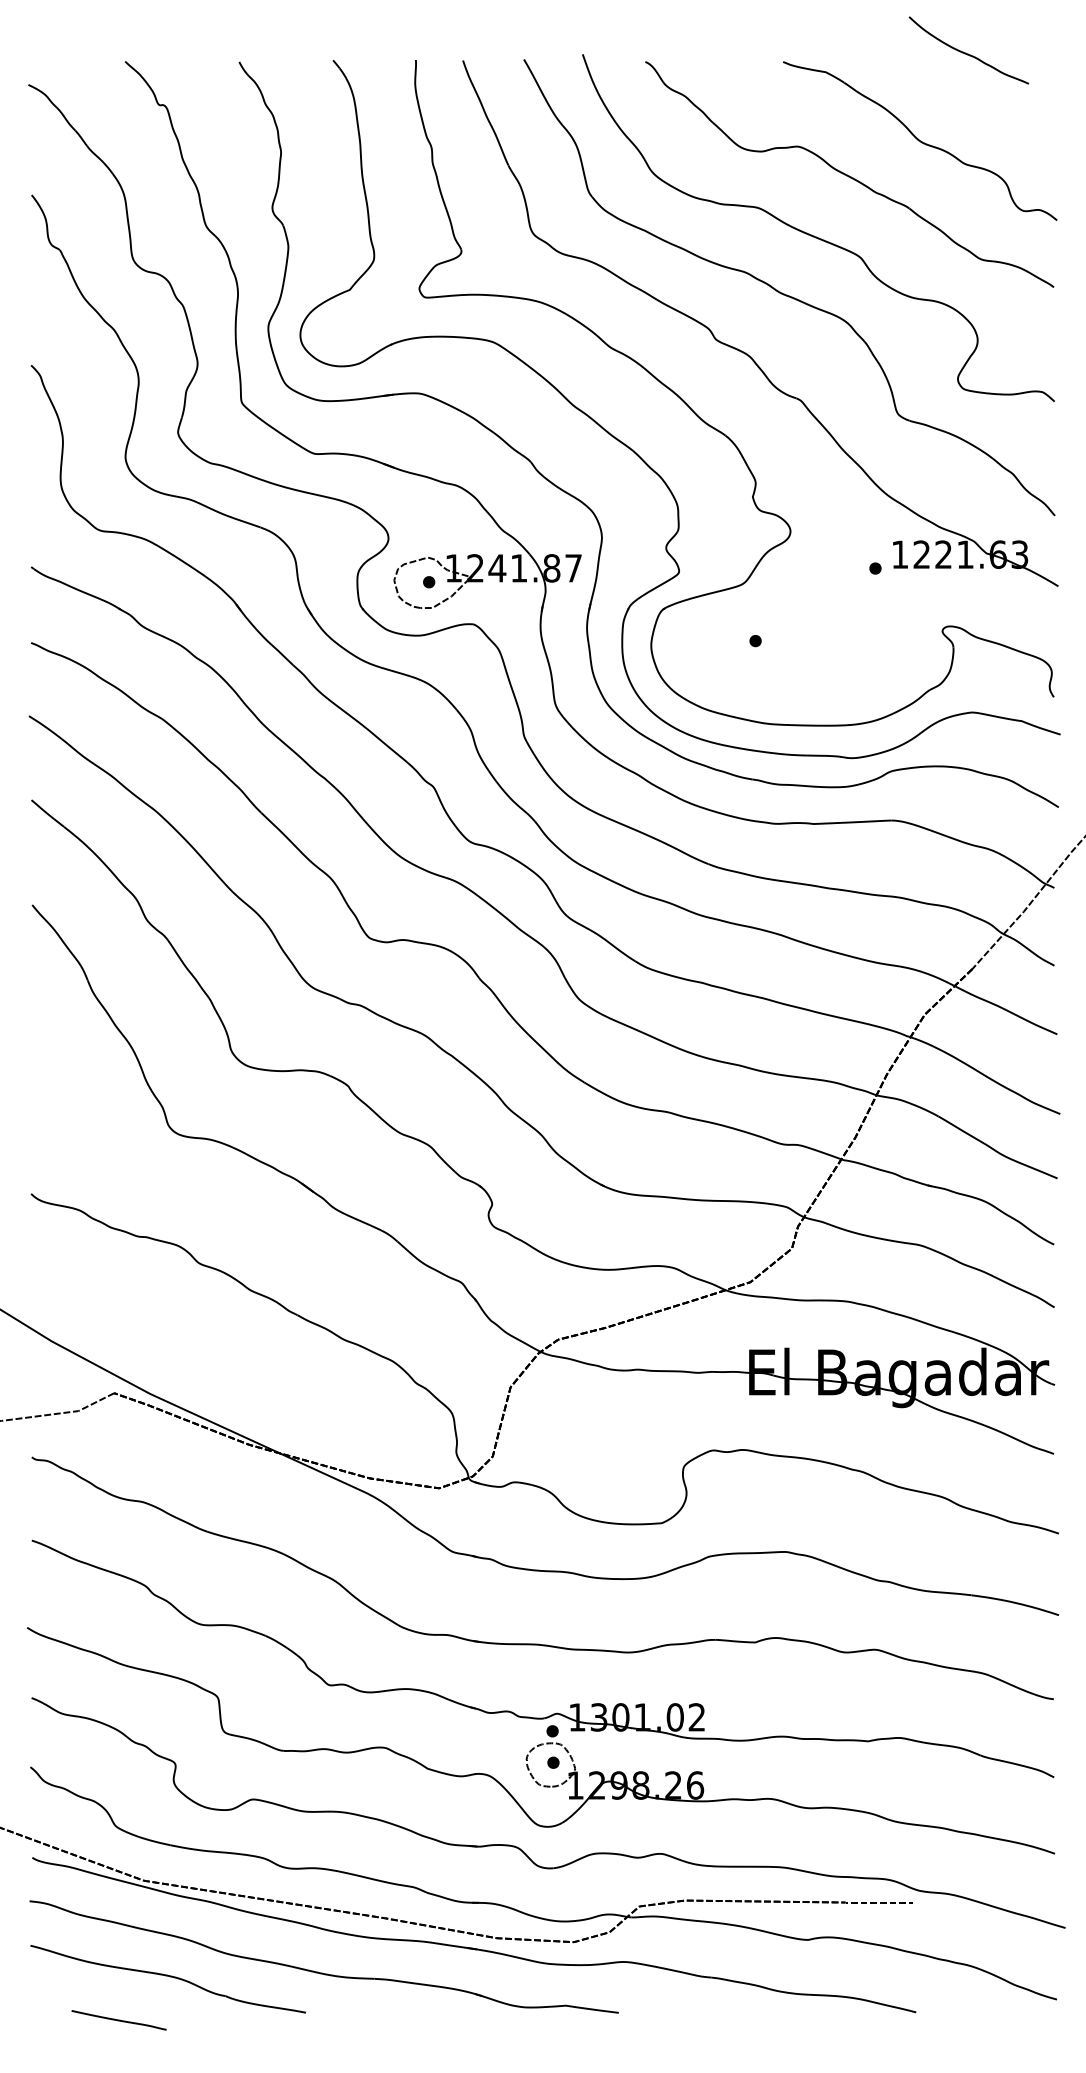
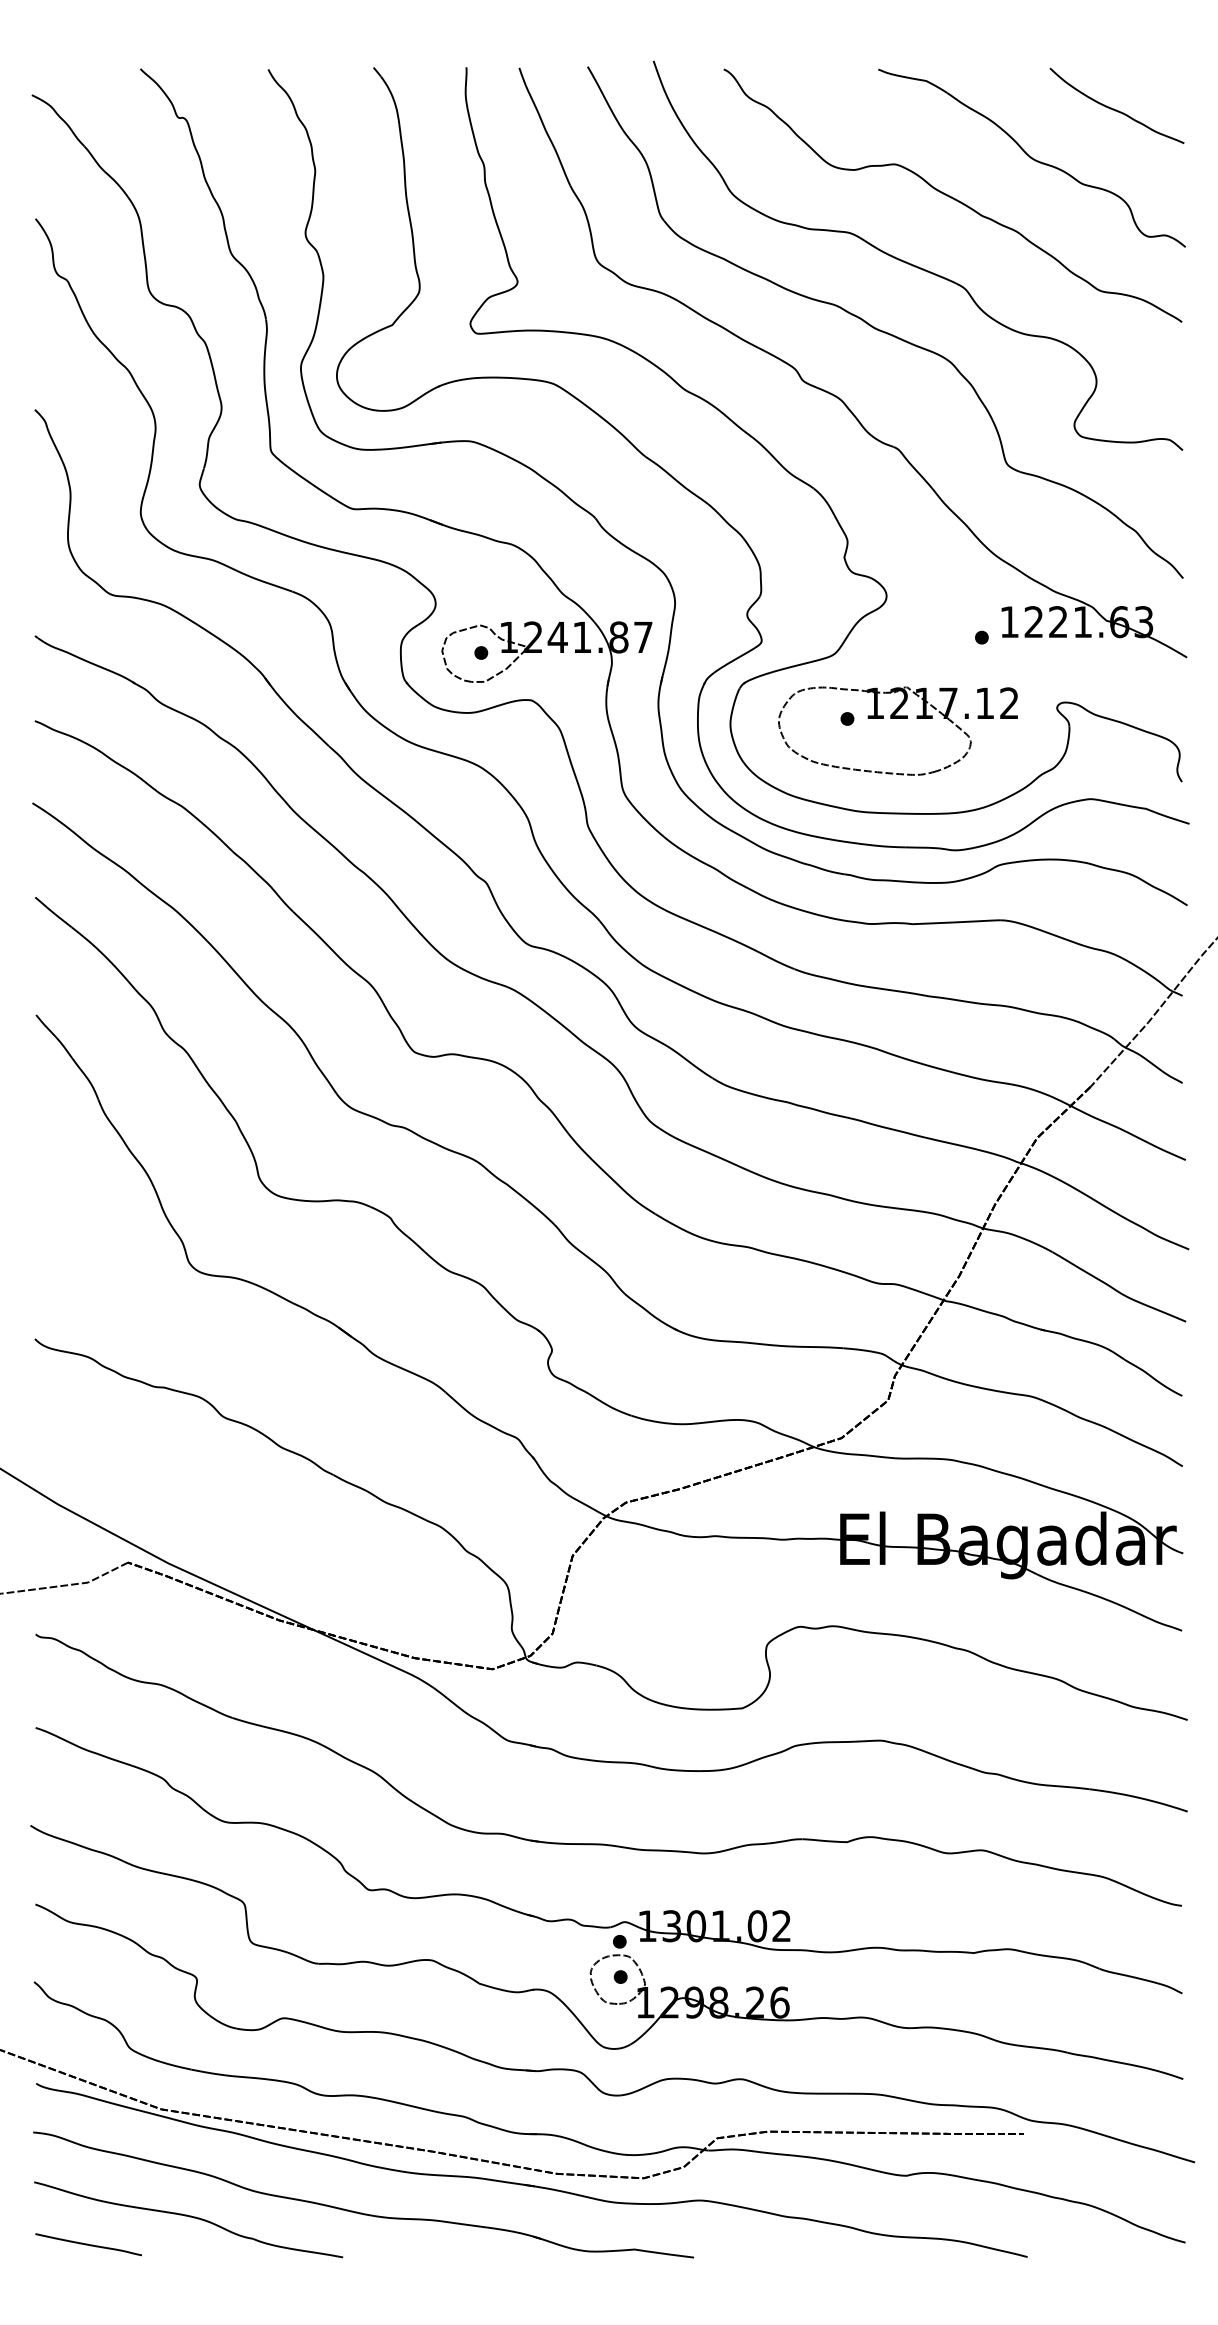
curve: (968, 53) -> (1116, 109), moved
part: (800, 640) -> (897, 718), added
line: (118, 2020) -> (88, 2244), moved

